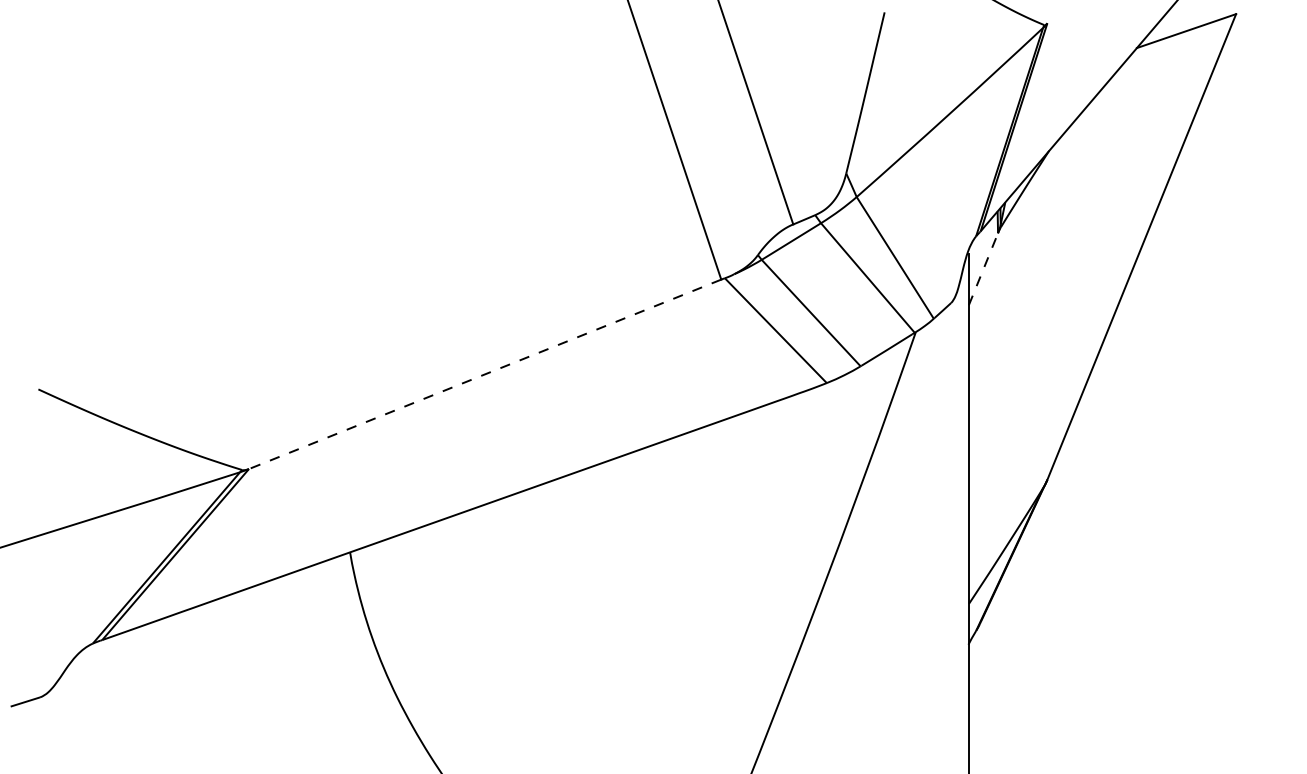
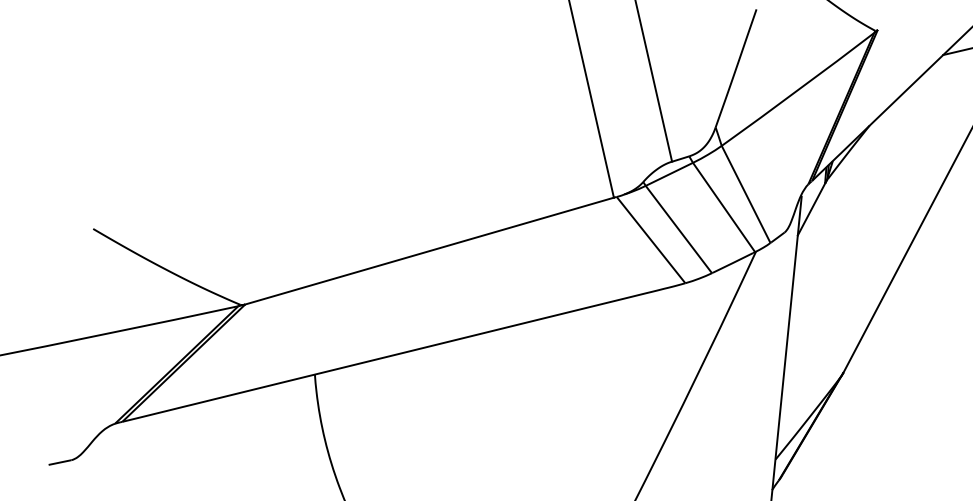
line: (983, 269) -> (811, 209), dashed -> solid
line: (484, 374) -> (429, 251), dashed -> solid

